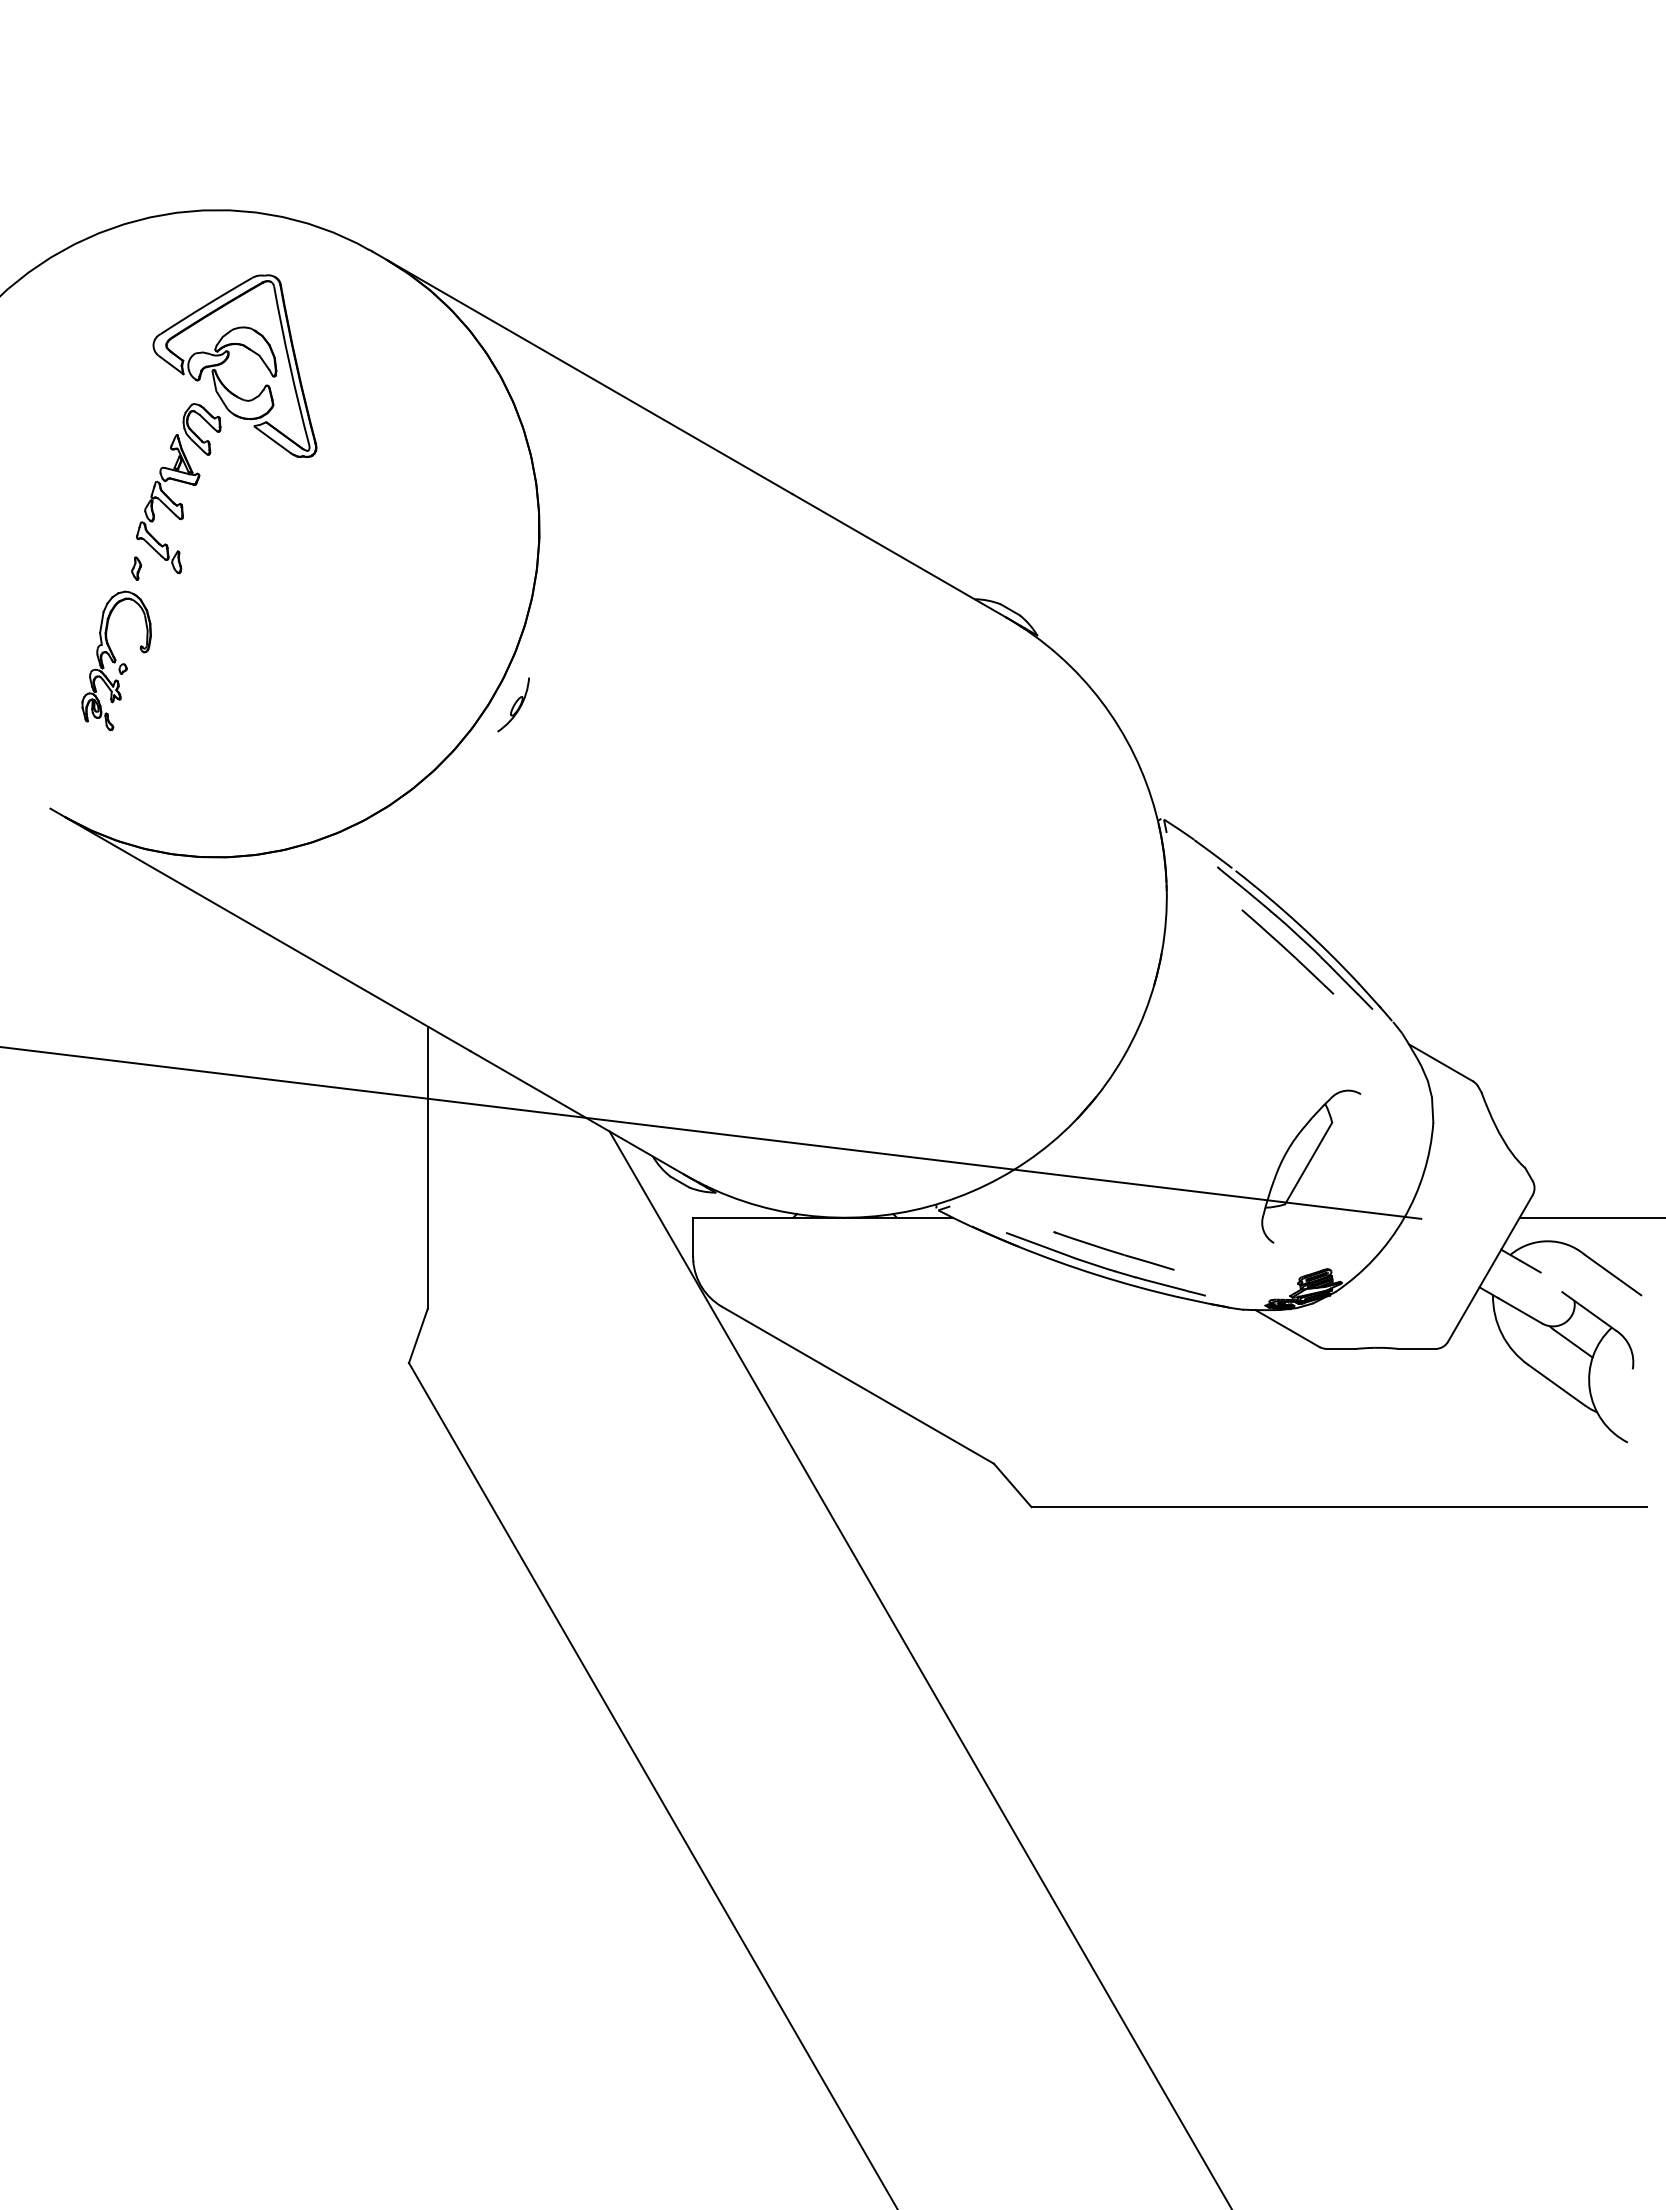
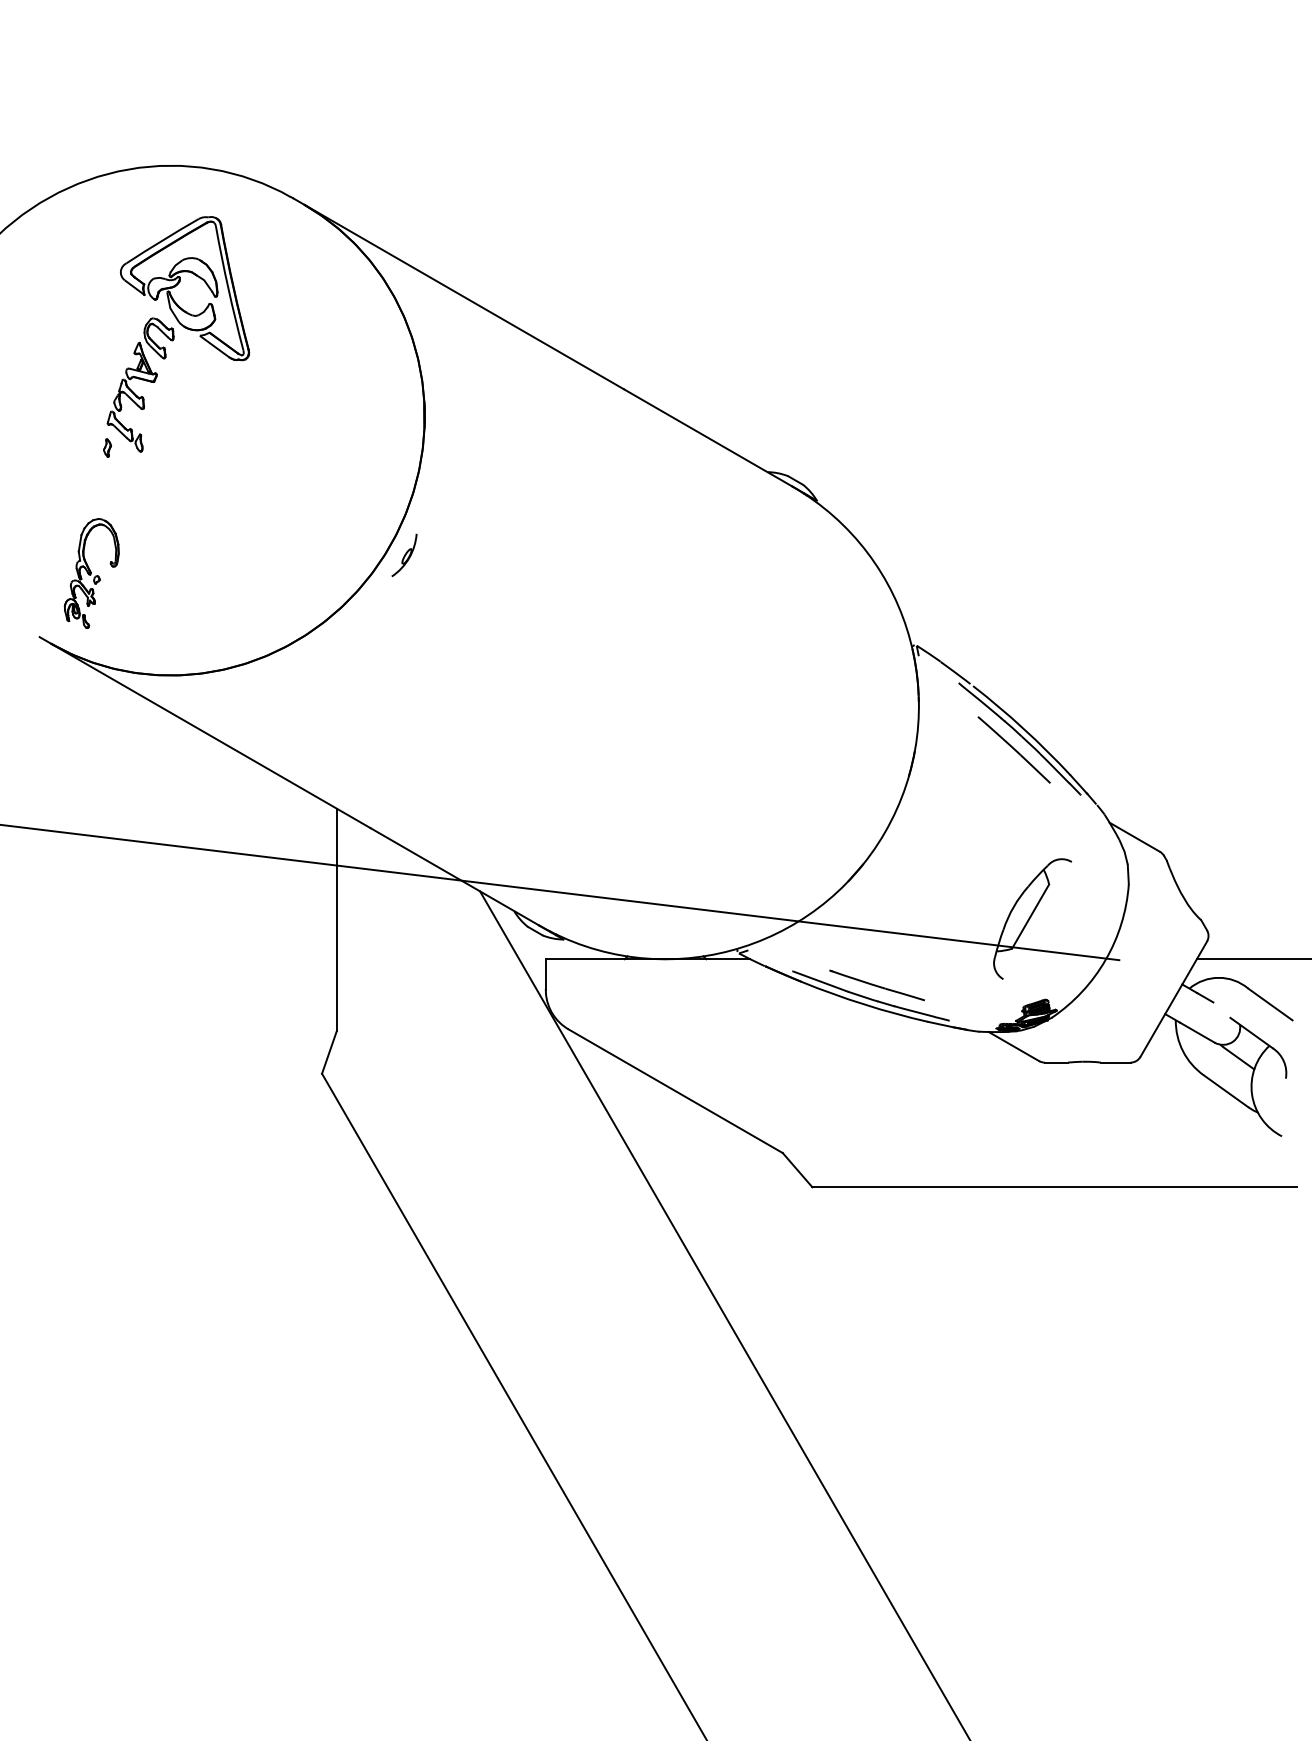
part: (116, 660) -> (91, 573), moved

